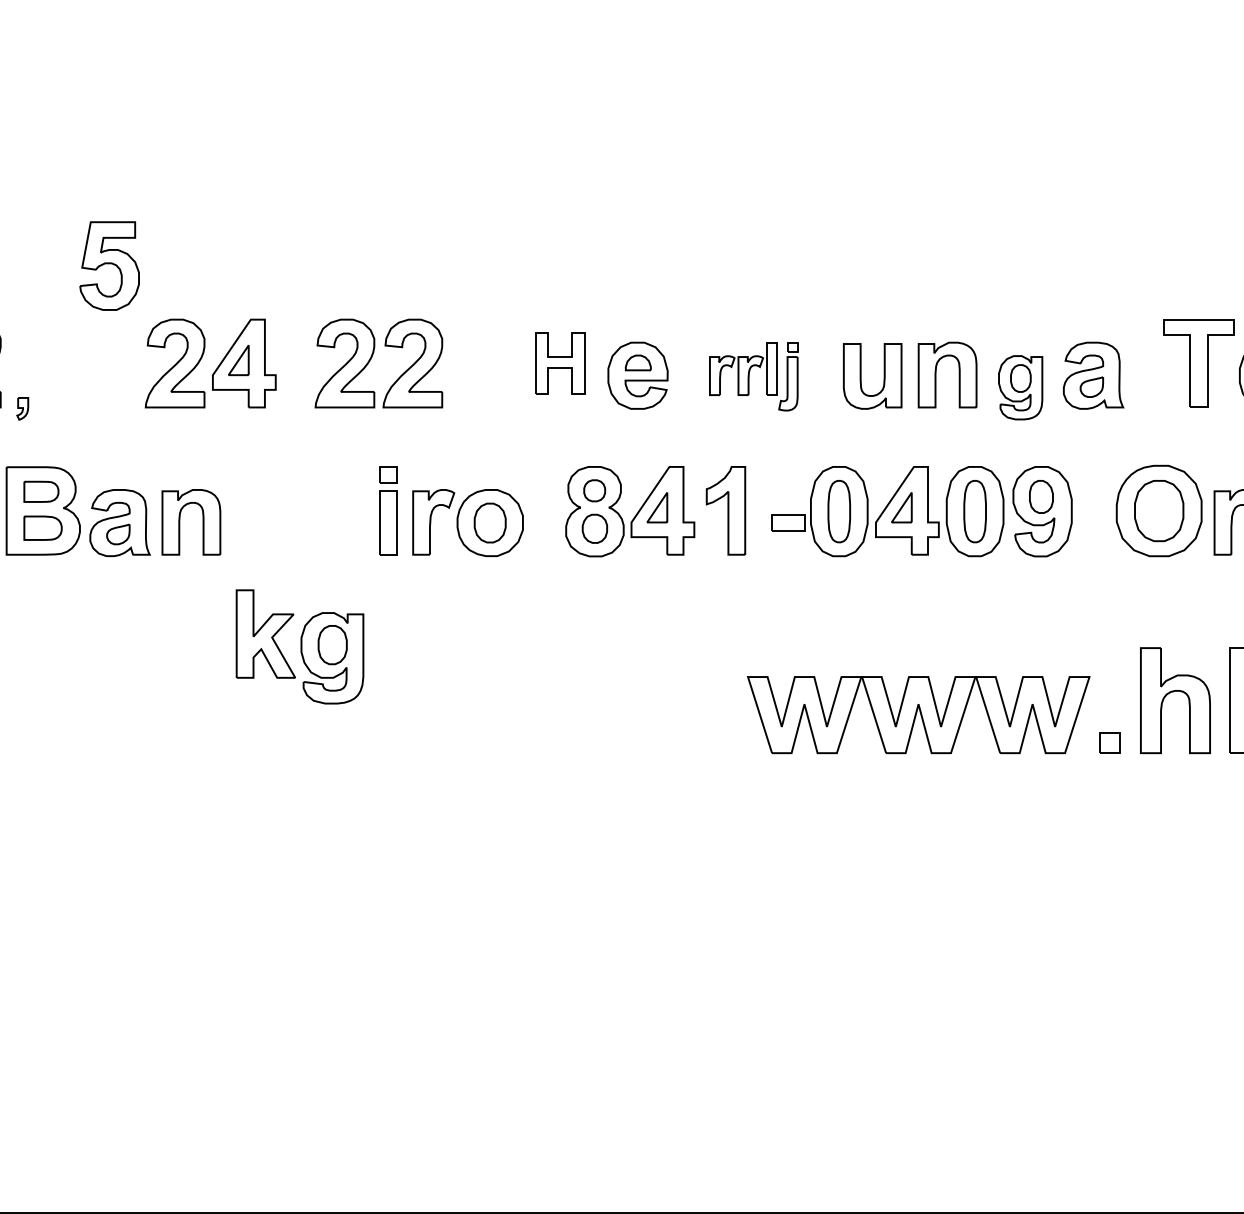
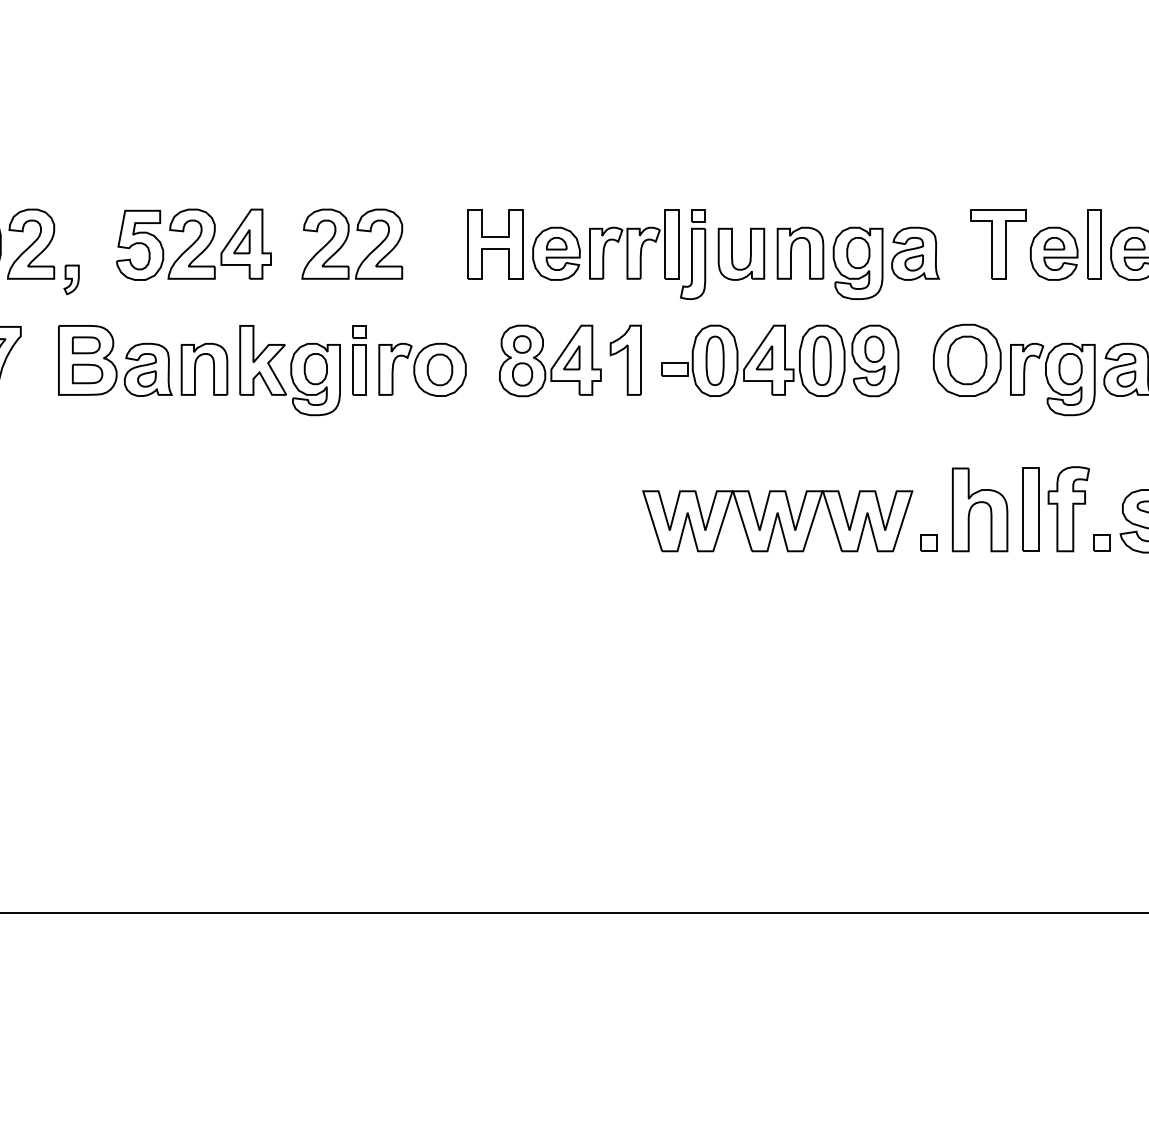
part: (110, 264) -> (140, 244), moved
part: (560, 363) -> (495, 244), size x1.43
part: (753, 376) -> (647, 254), size x1.67
part: (1019, 386) -> (857, 262), size x1.43
part: (22, 408) -> (71, 279), size x1.67
part: (299, 646) -> (289, 370), moved

